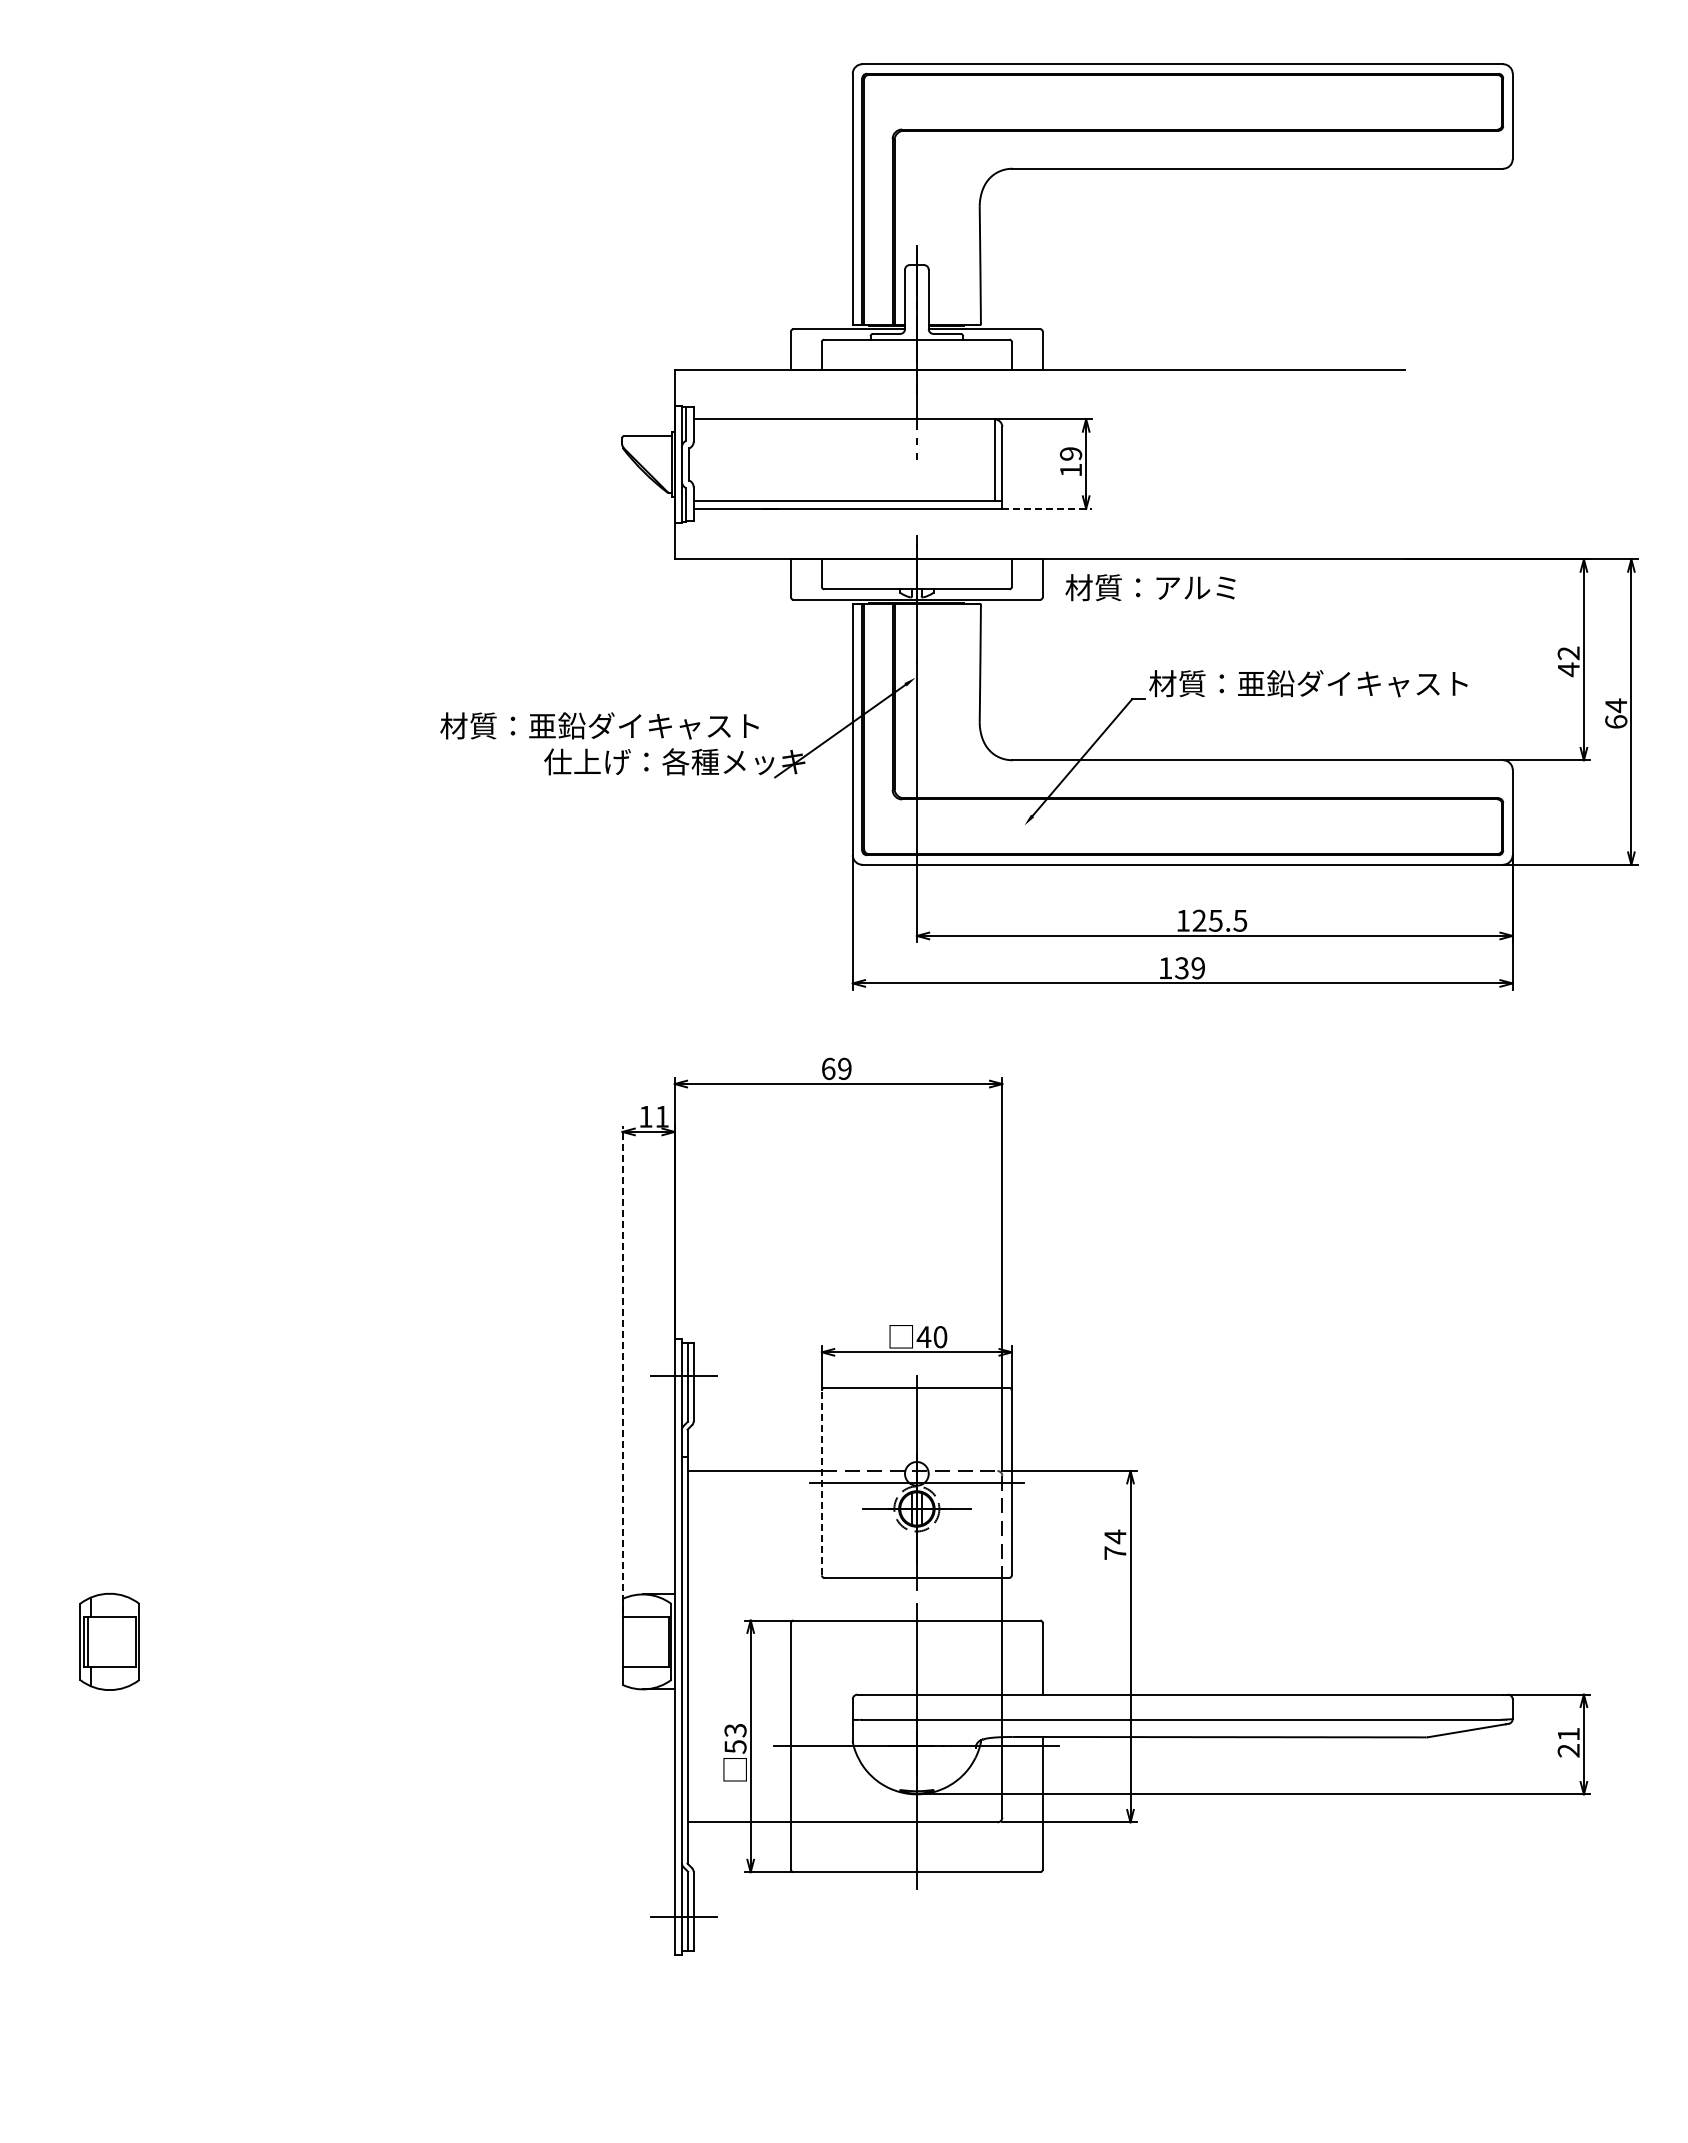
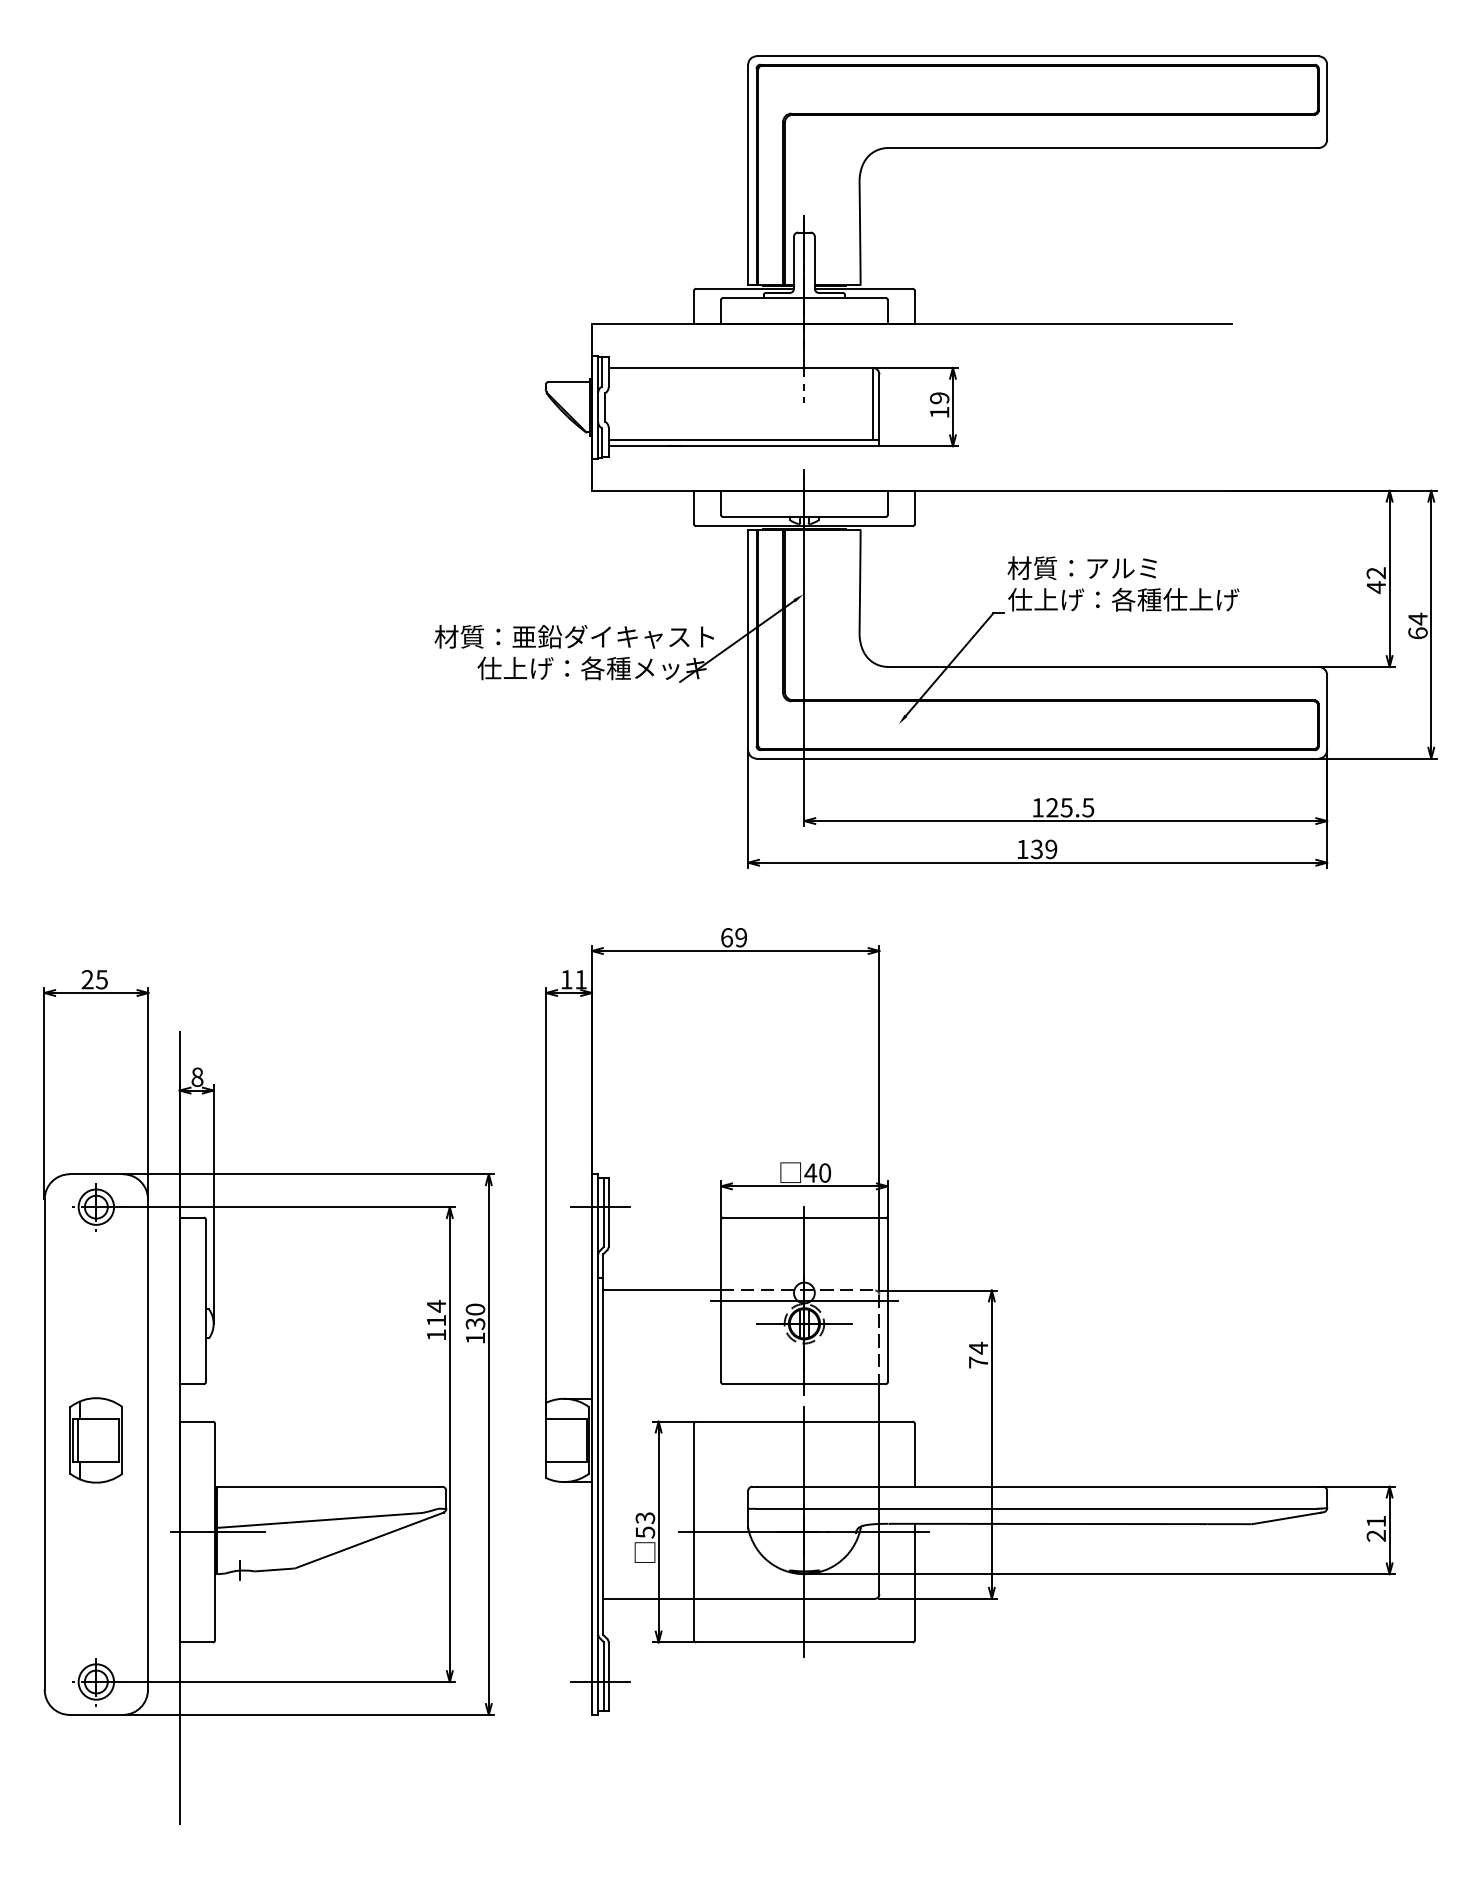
line: (1047, 508) -> (919, 446), dashed -> solid
text: (1150, 587) -> (1082, 568), moved
text: (1308, 683) -> (1148, 599), 材質：亜鉛ダイキャスト -> 仕上げ：各種仕上げ
text: (599, 725) -> (574, 636), moved
line: (622, 1369) -> (546, 1201), dashed -> solid
line: (821, 1482) -> (720, 1300), dashed -> solid
part: (306, 1592) -> (268, 1397), added

